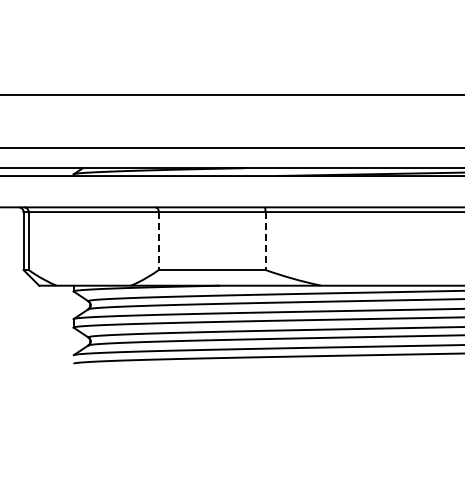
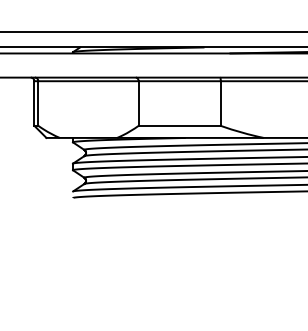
line: (158, 241) -> (138, 103), dashed -> solid
line: (265, 241) -> (220, 103), dashed -> solid

